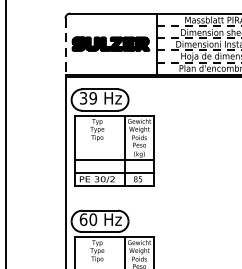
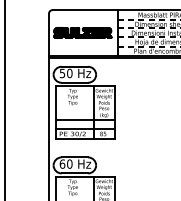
line: (66, 47) -> (49, 35), dashed -> solid
text: (88, 98) -> (66, 73), 39 -> 50

